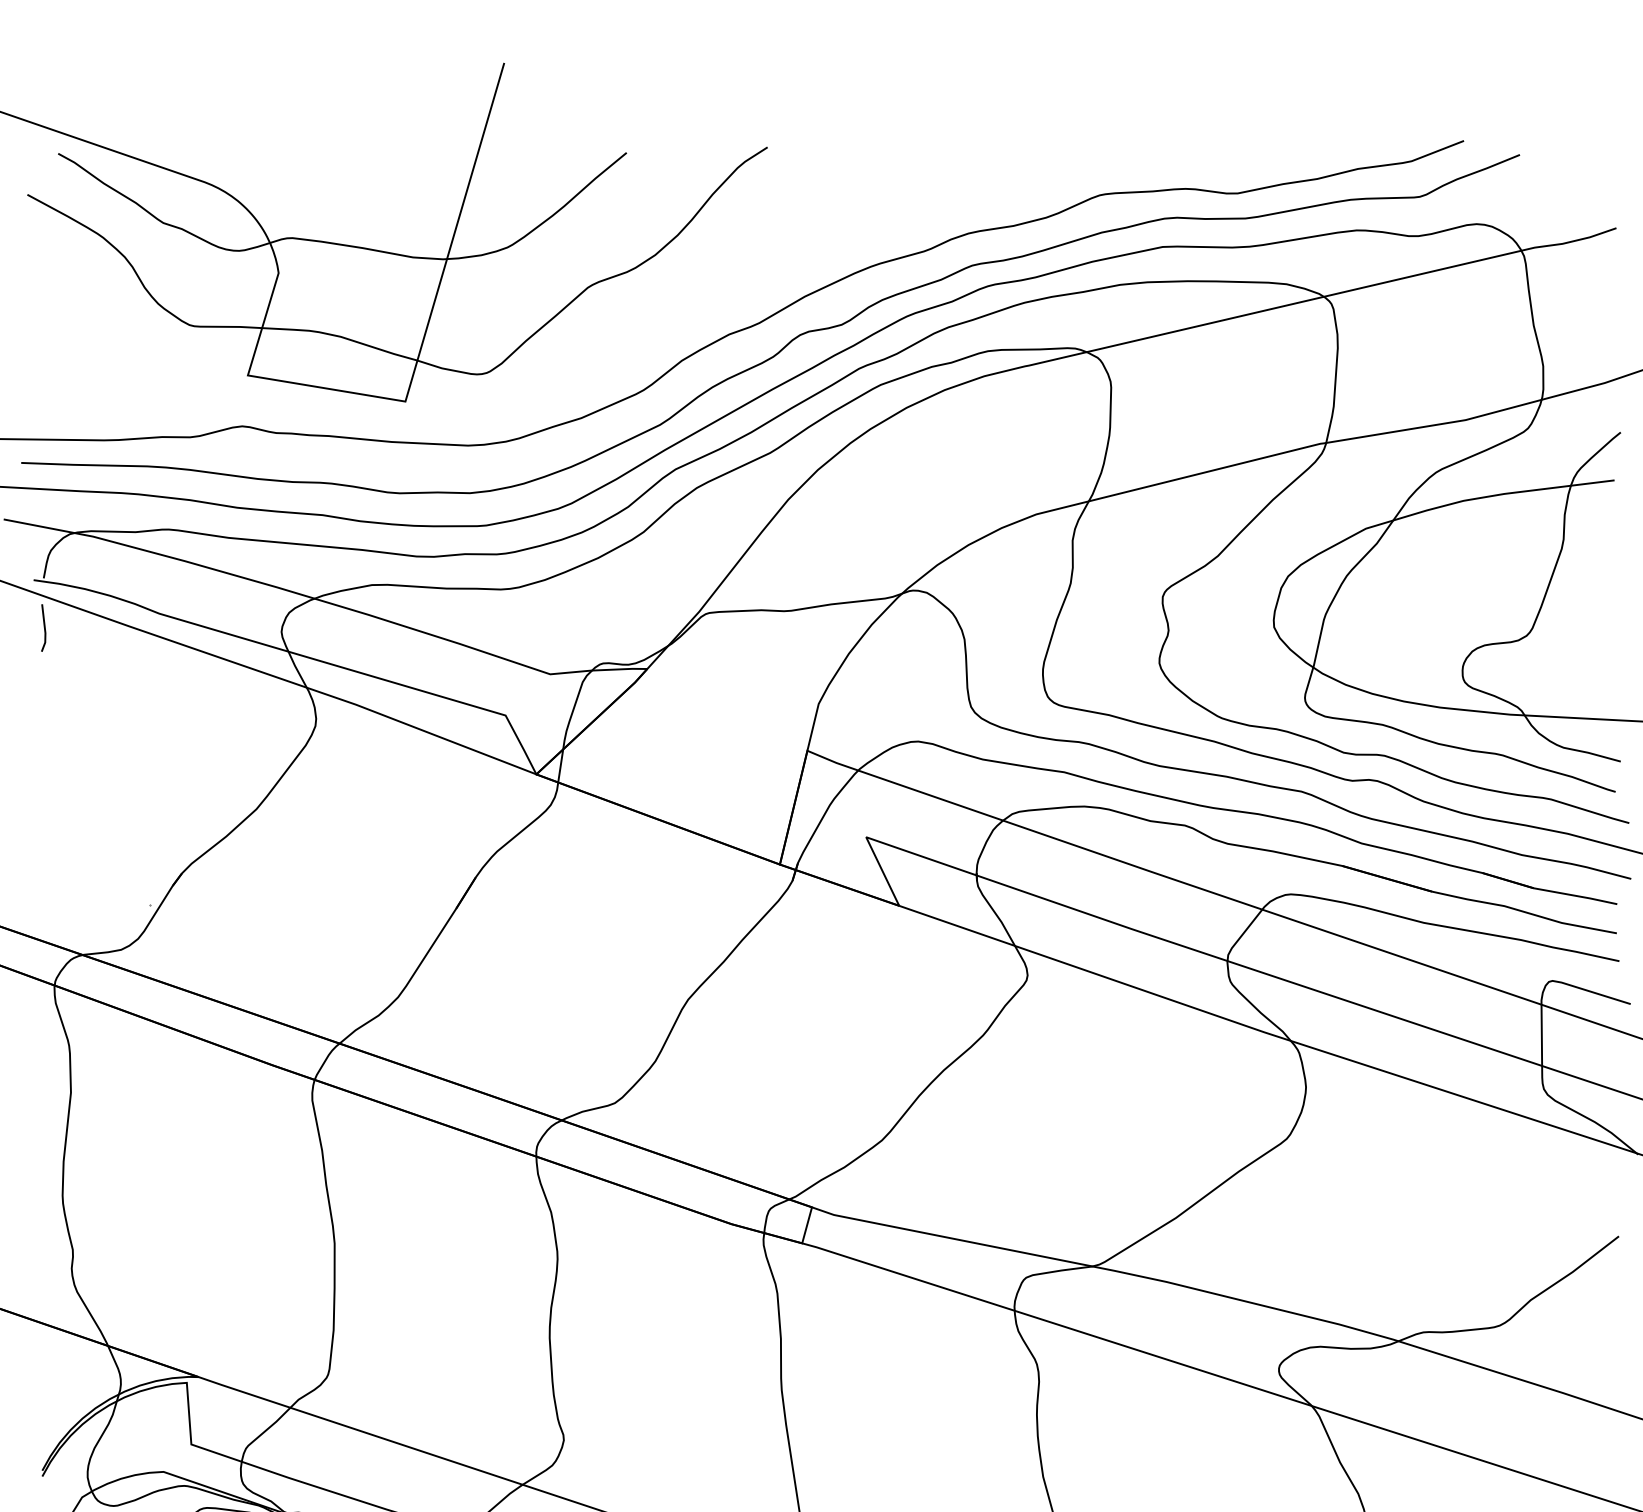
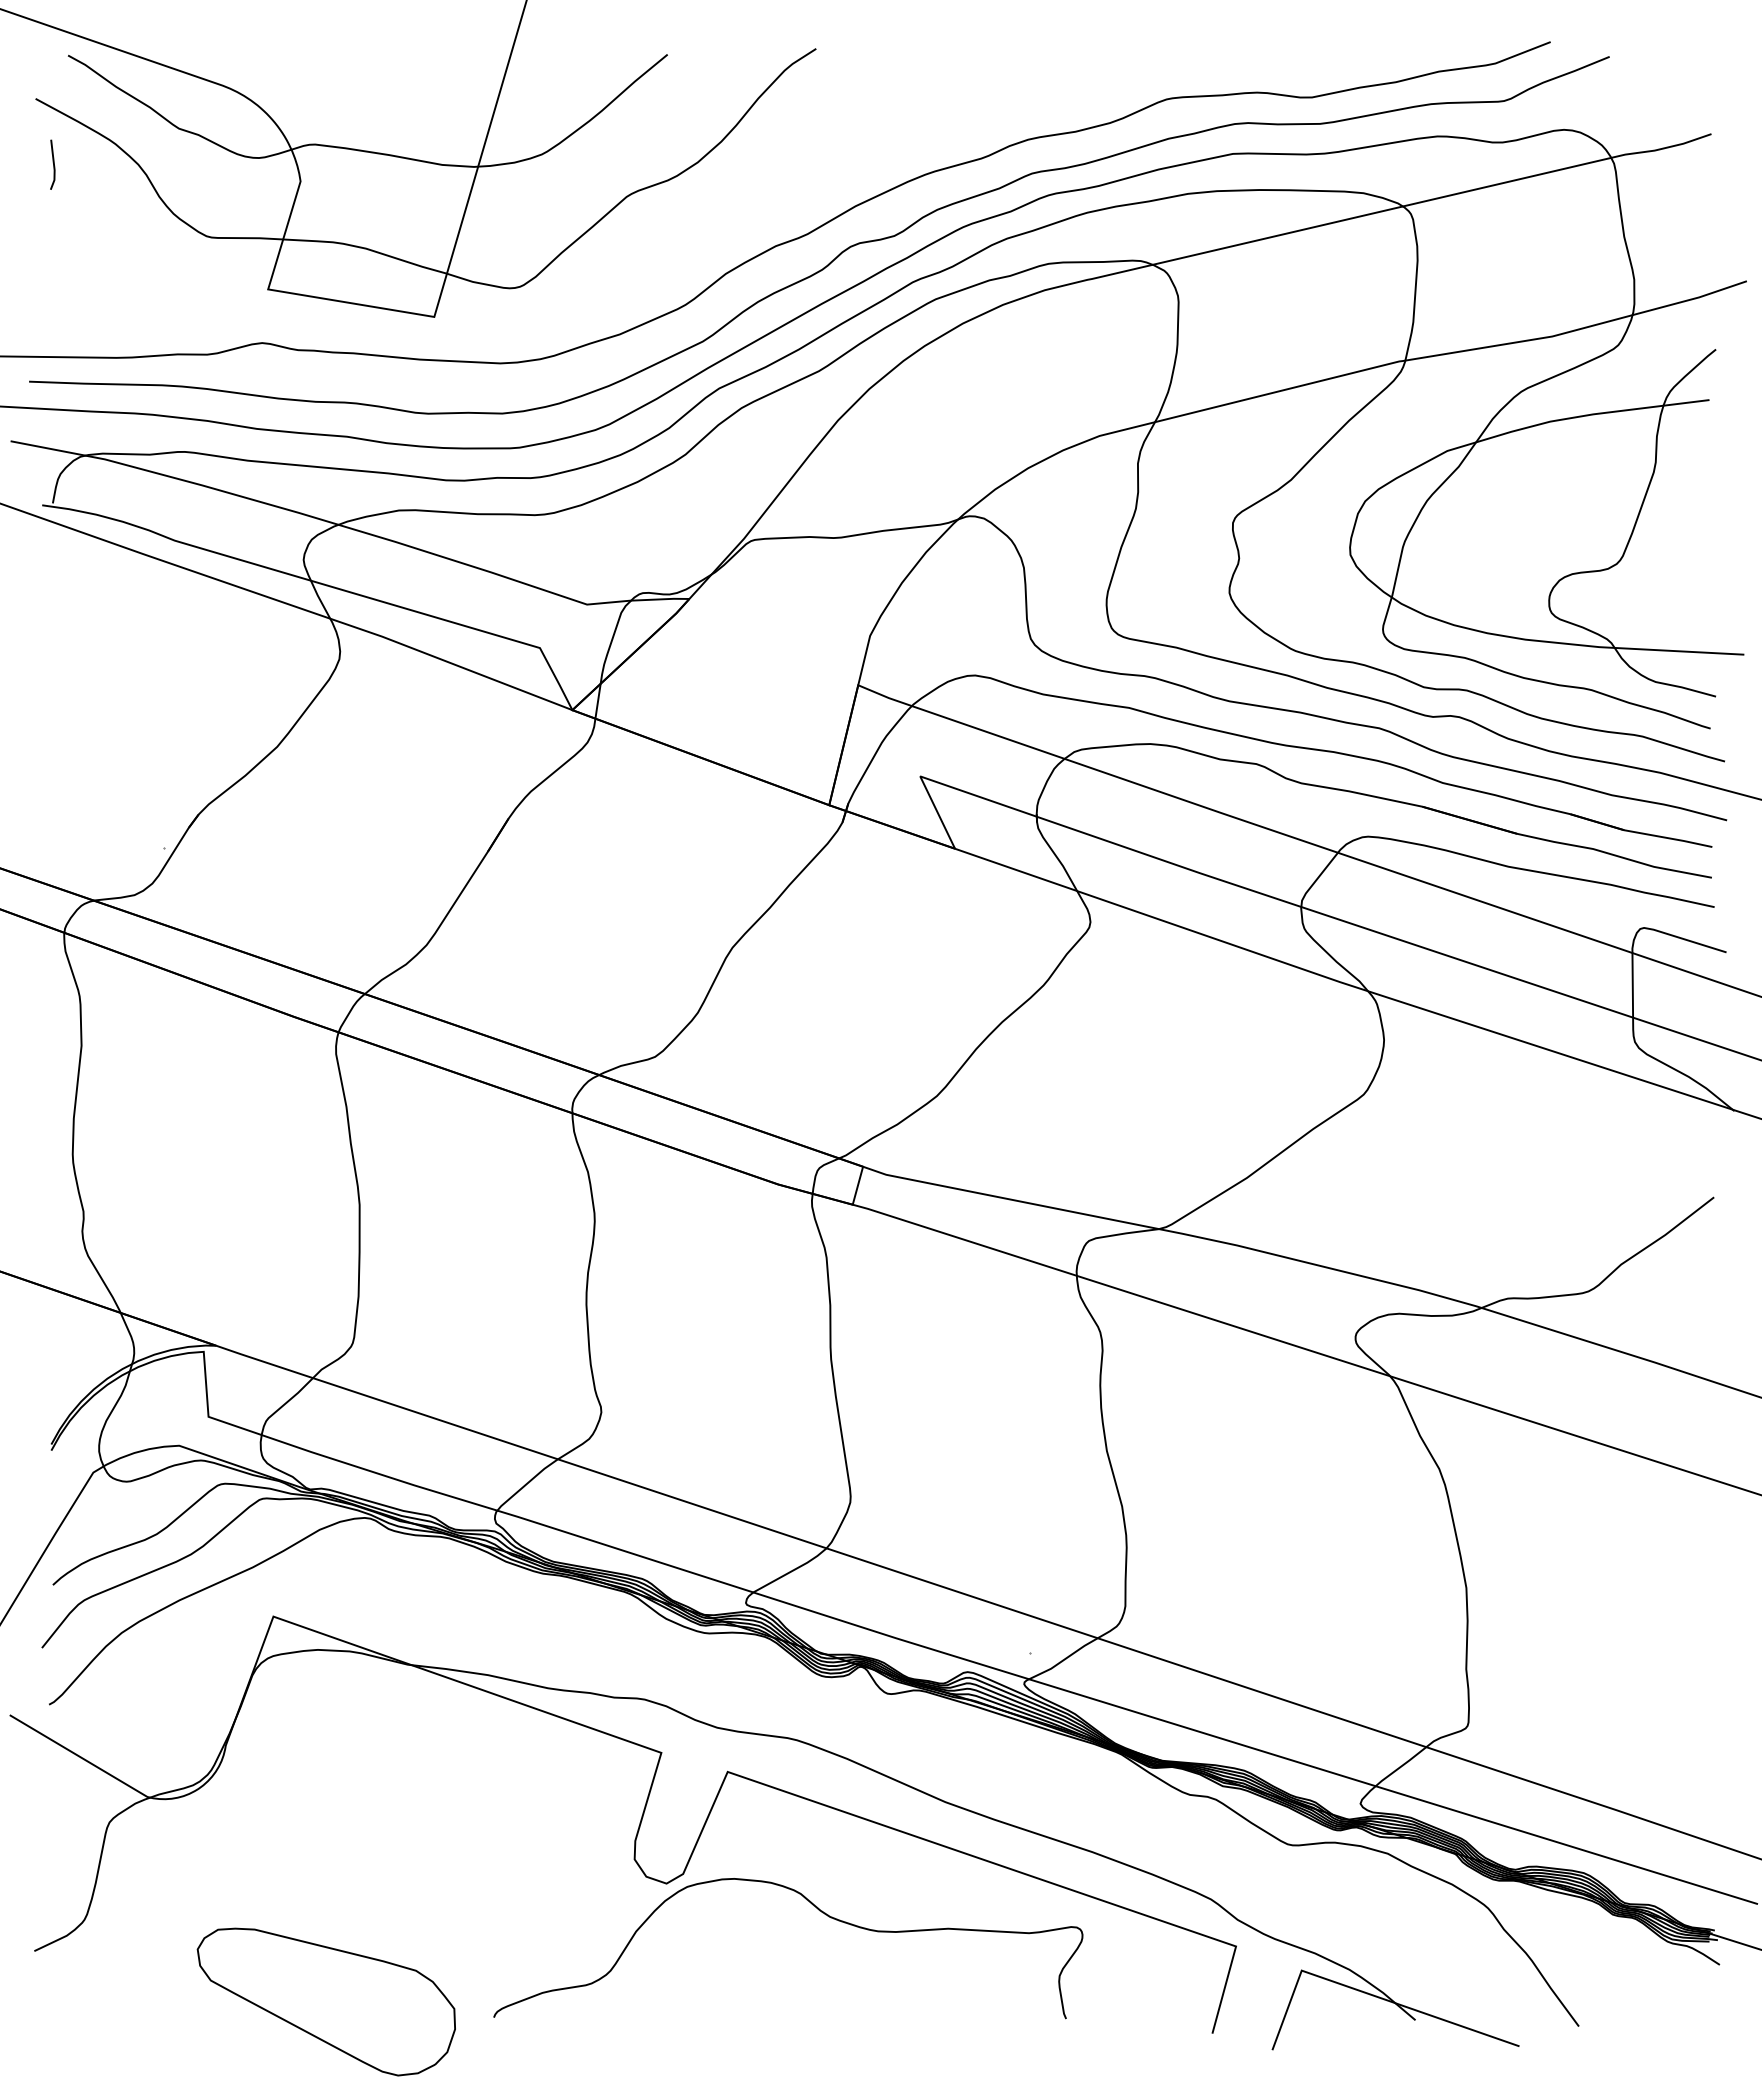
line: (44, 627) -> (53, 164), moved

